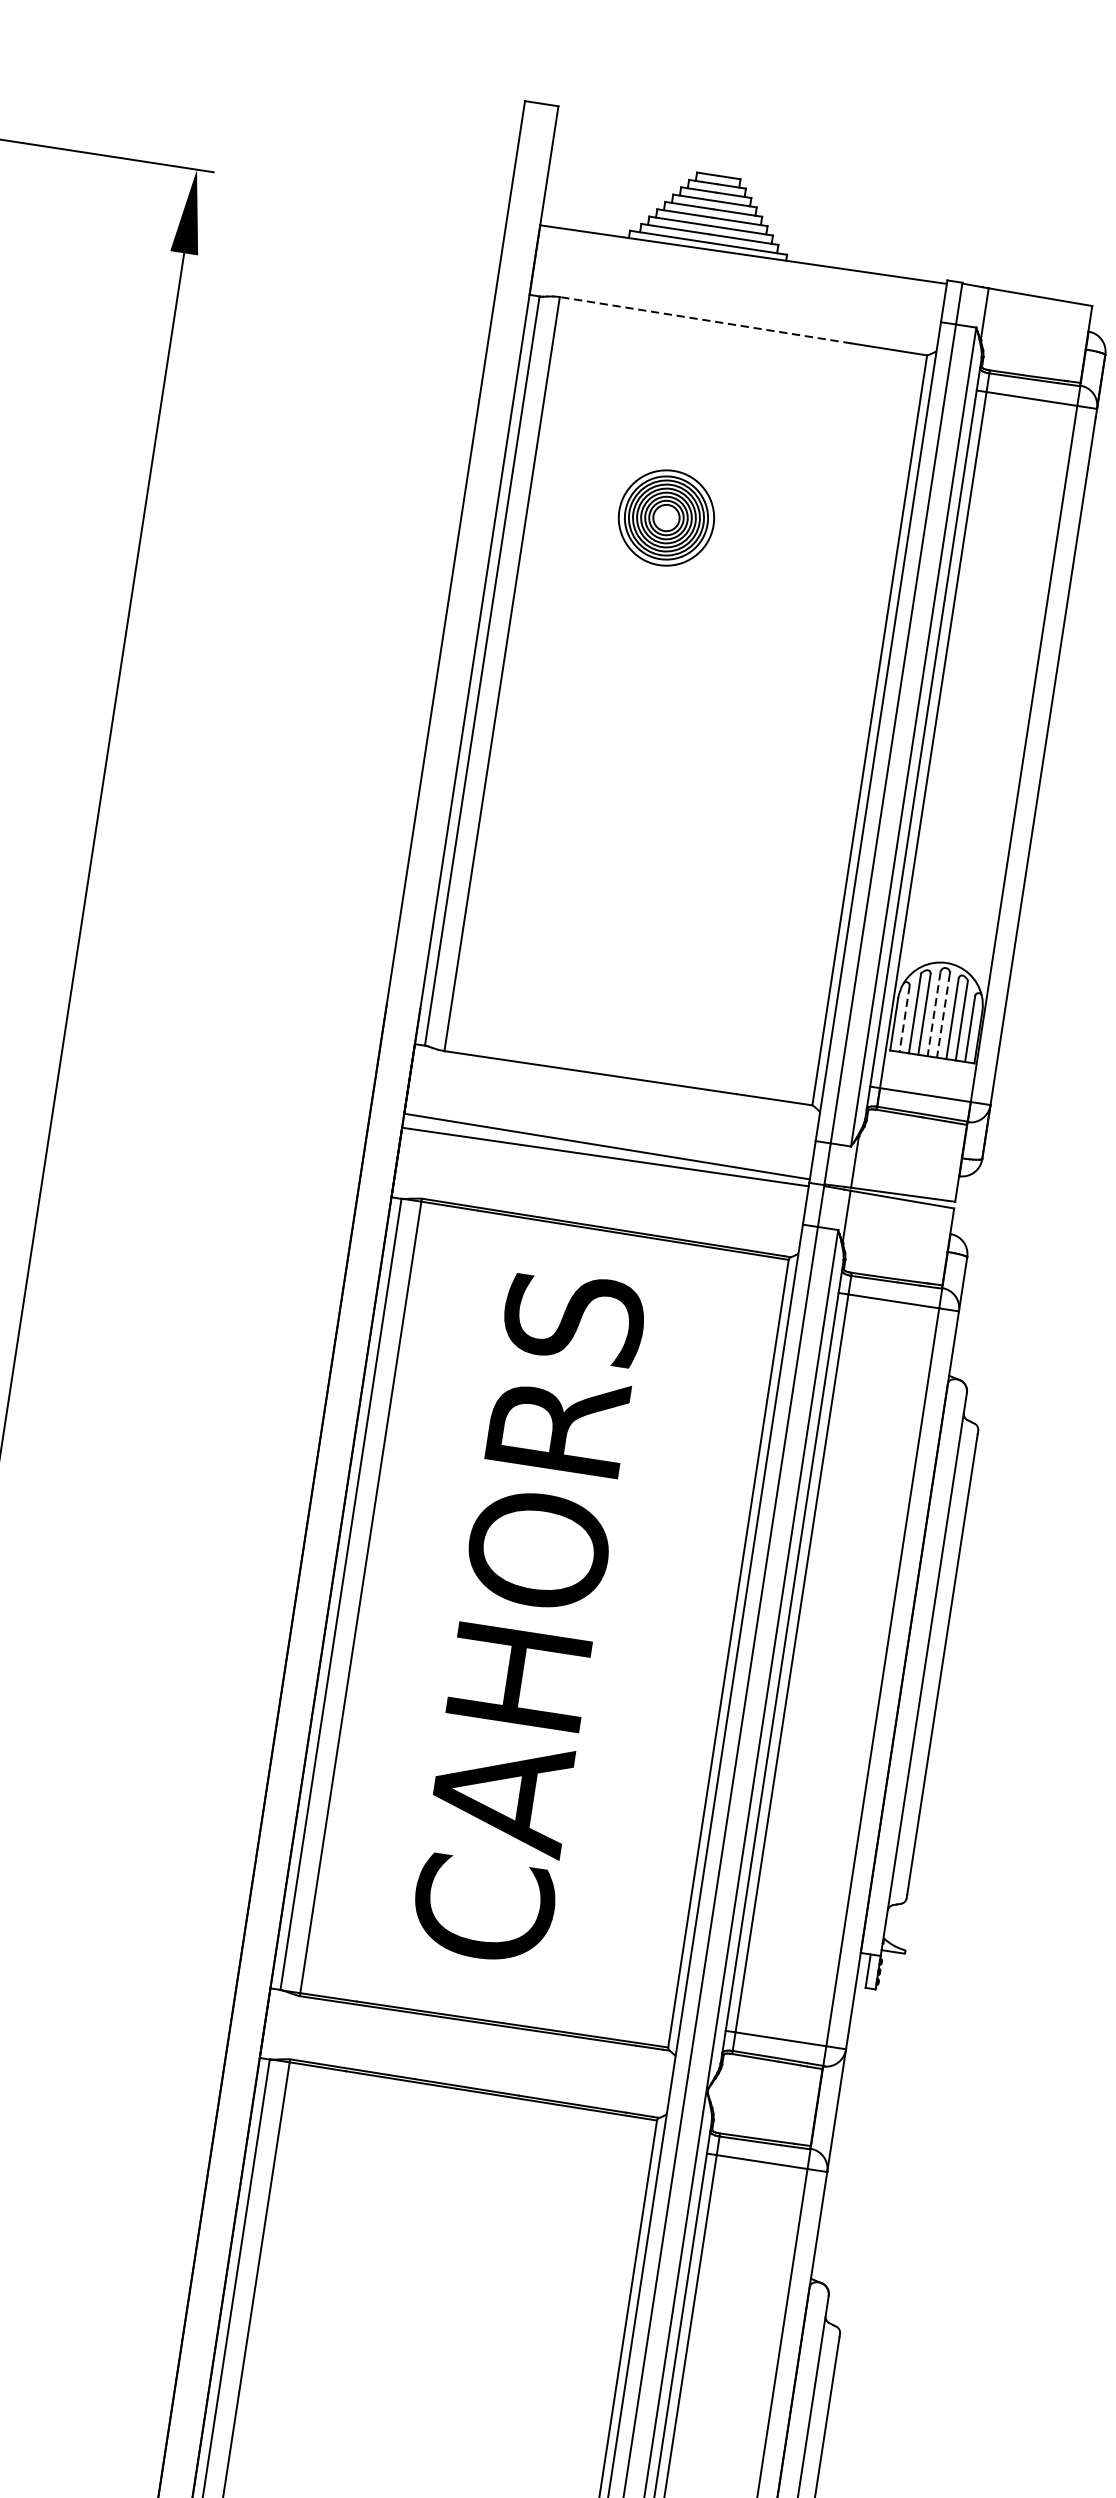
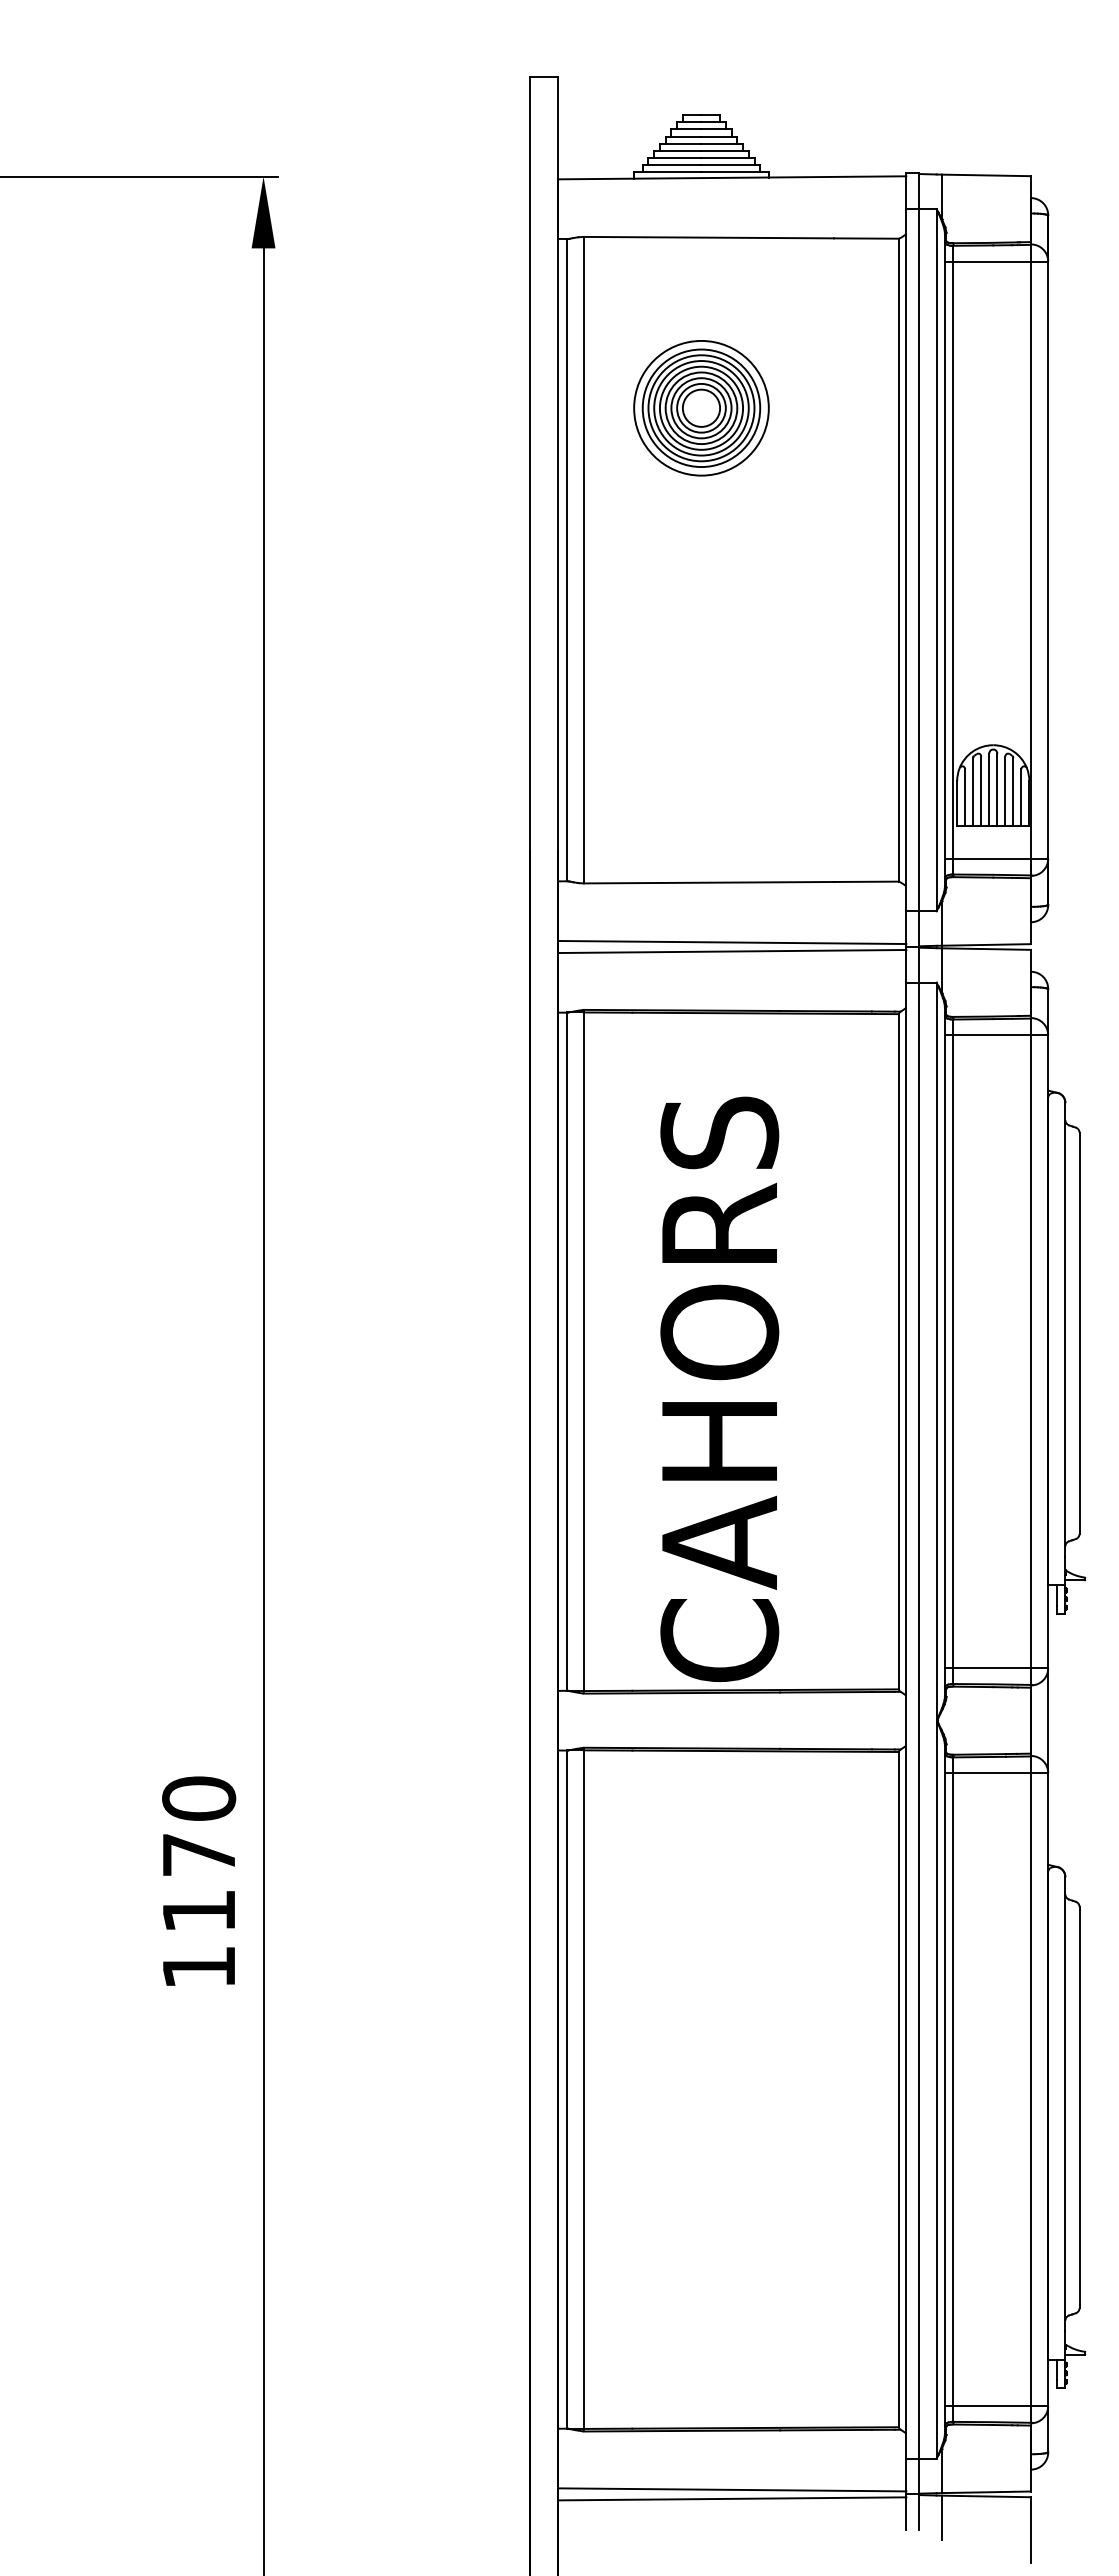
line: (705, 319) -> (708, 237), dashed -> solid
part: (666, 518) -> (701, 408), size x1.67
line: (934, 1013) -> (989, 789), dashed -> solid
line: (943, 1015) -> (997, 789), dashed -> solid
line: (904, 1019) -> (965, 797), dashed -> solid
text: (528, 1615) -> (719, 1388), moved

